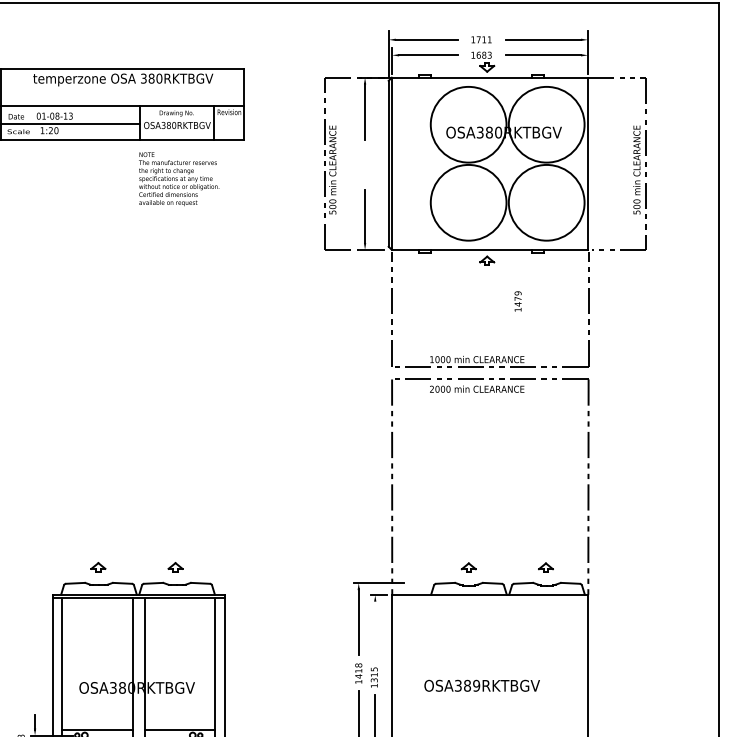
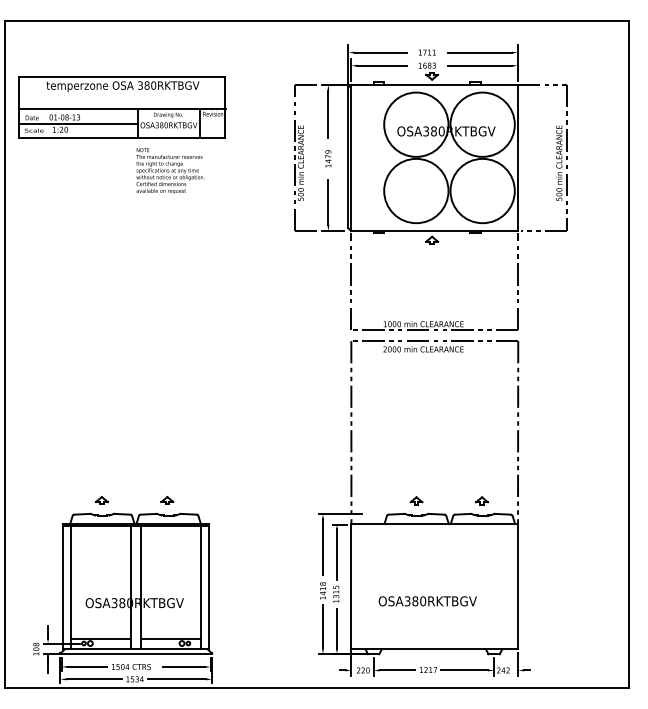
text: (518, 301) -> (328, 158), moved
line: (374, 630) -> (336, 554), added
text: (475, 686) -> (422, 601), OSA389RKTBGV -> OSA380RKTBGV

